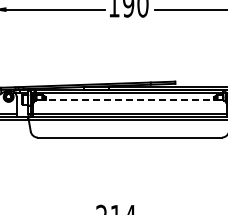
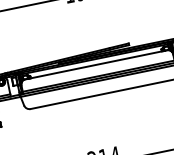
line: (129, 99) -> (95, 64), dashed -> solid

